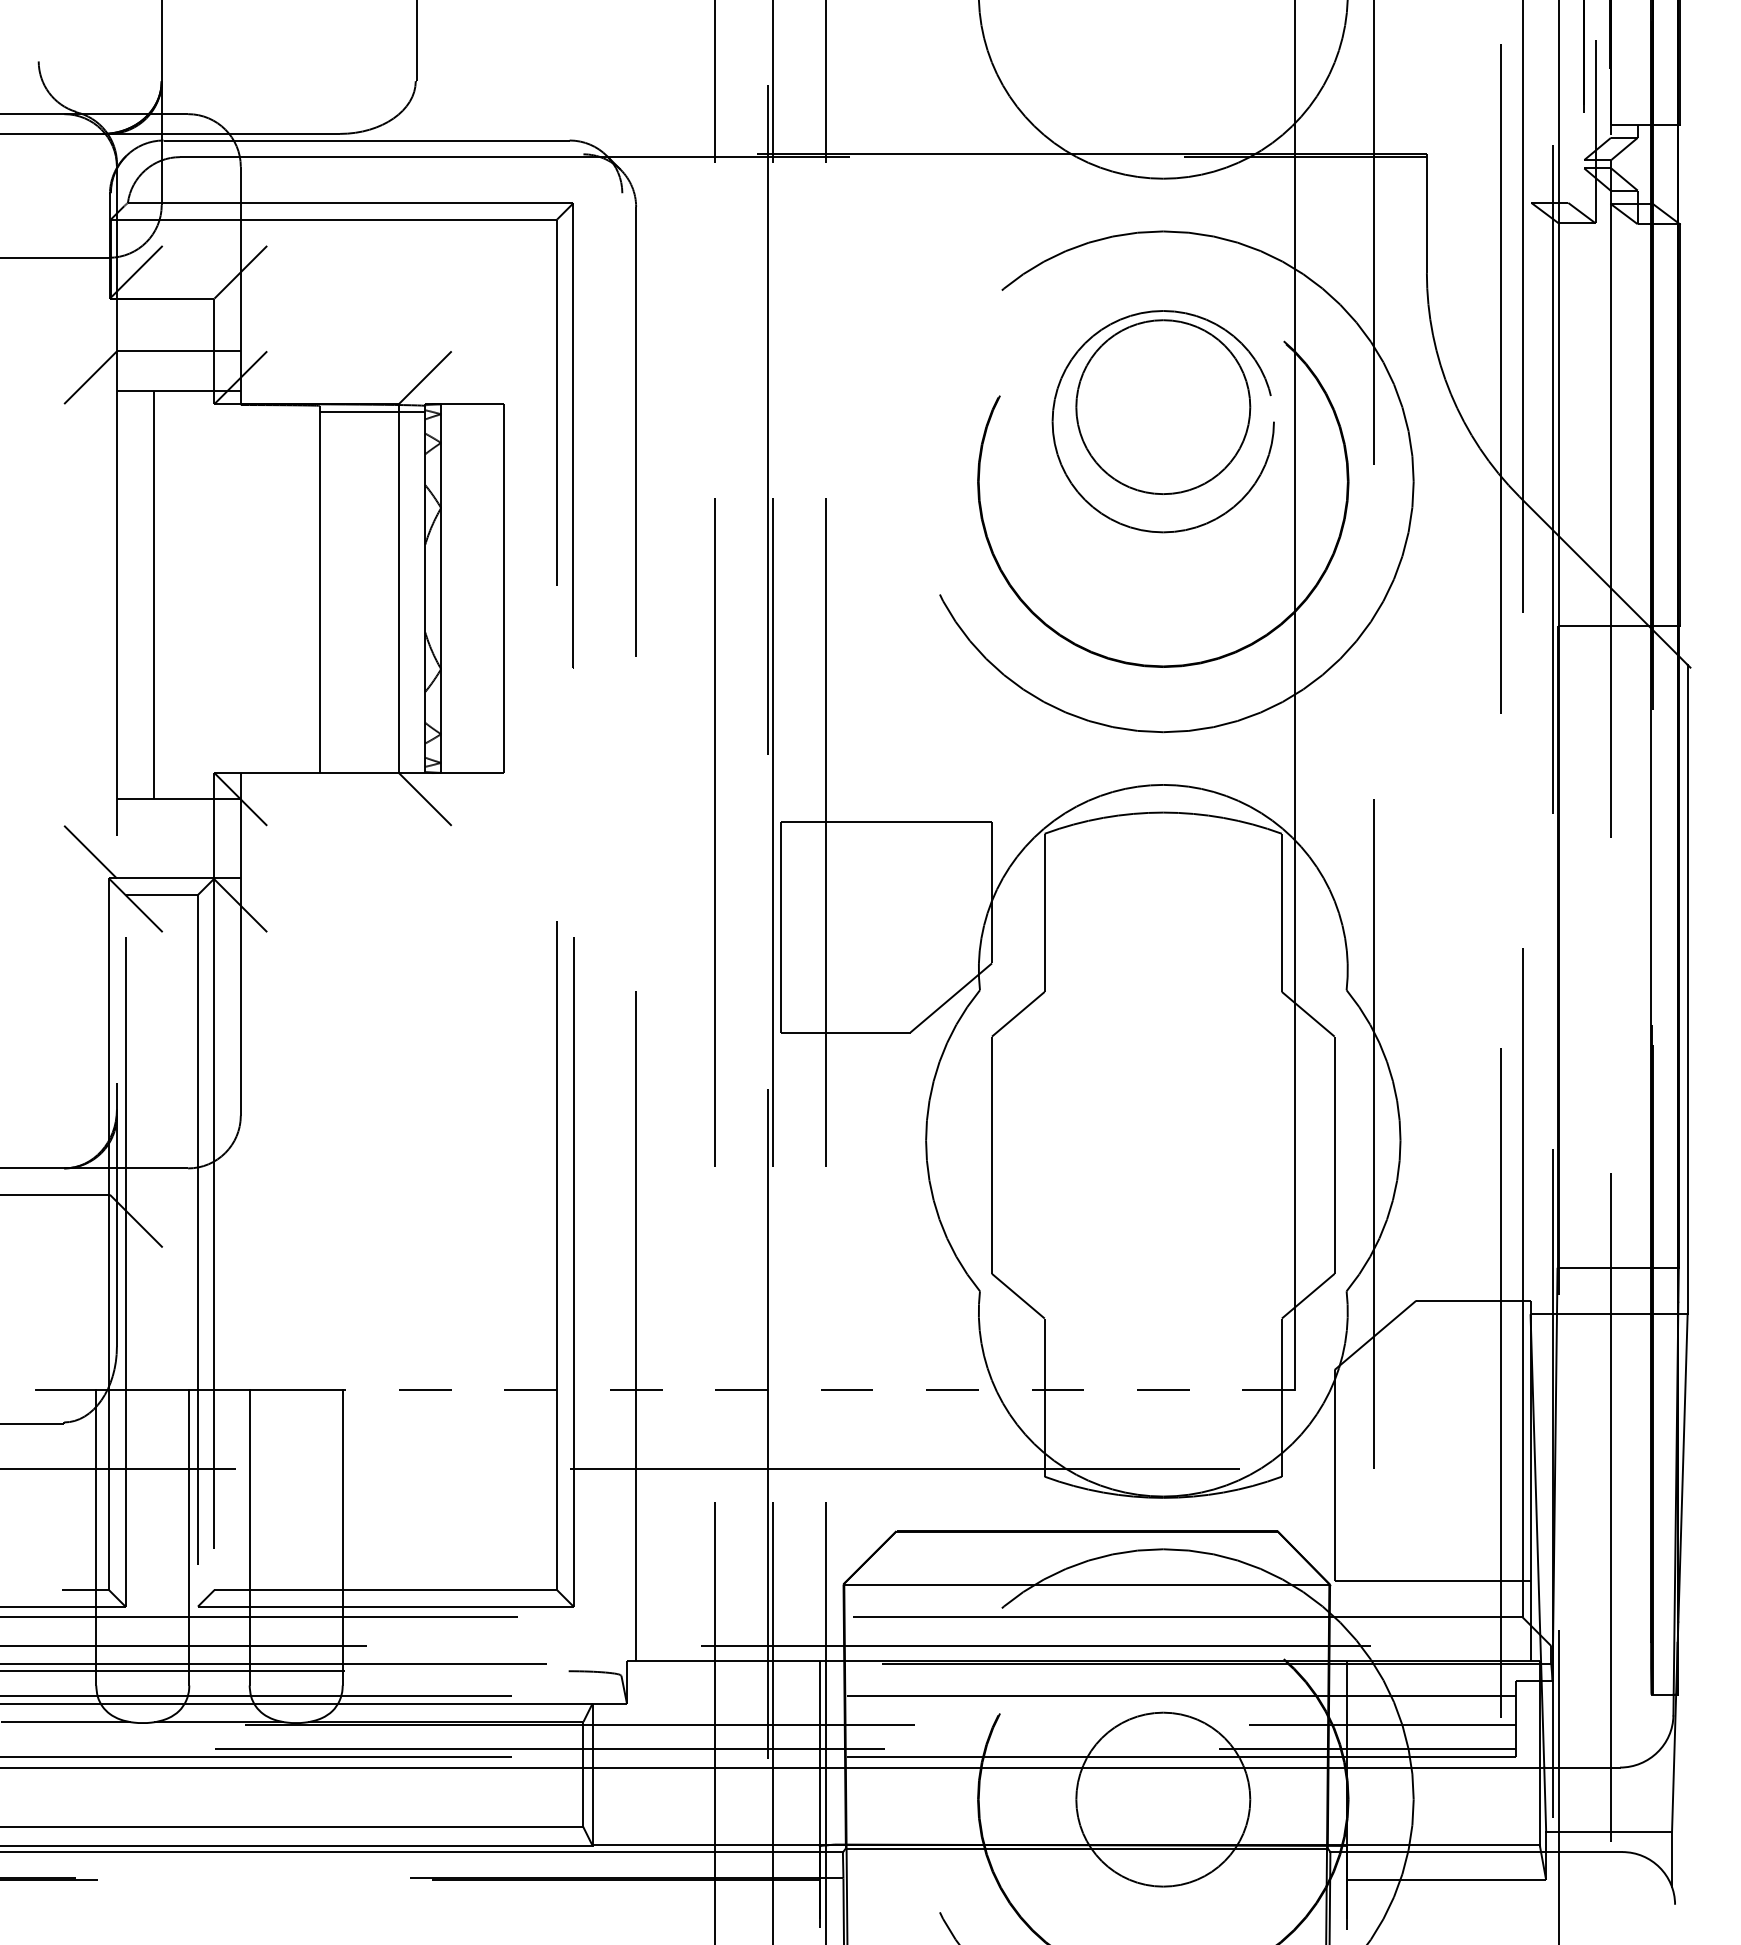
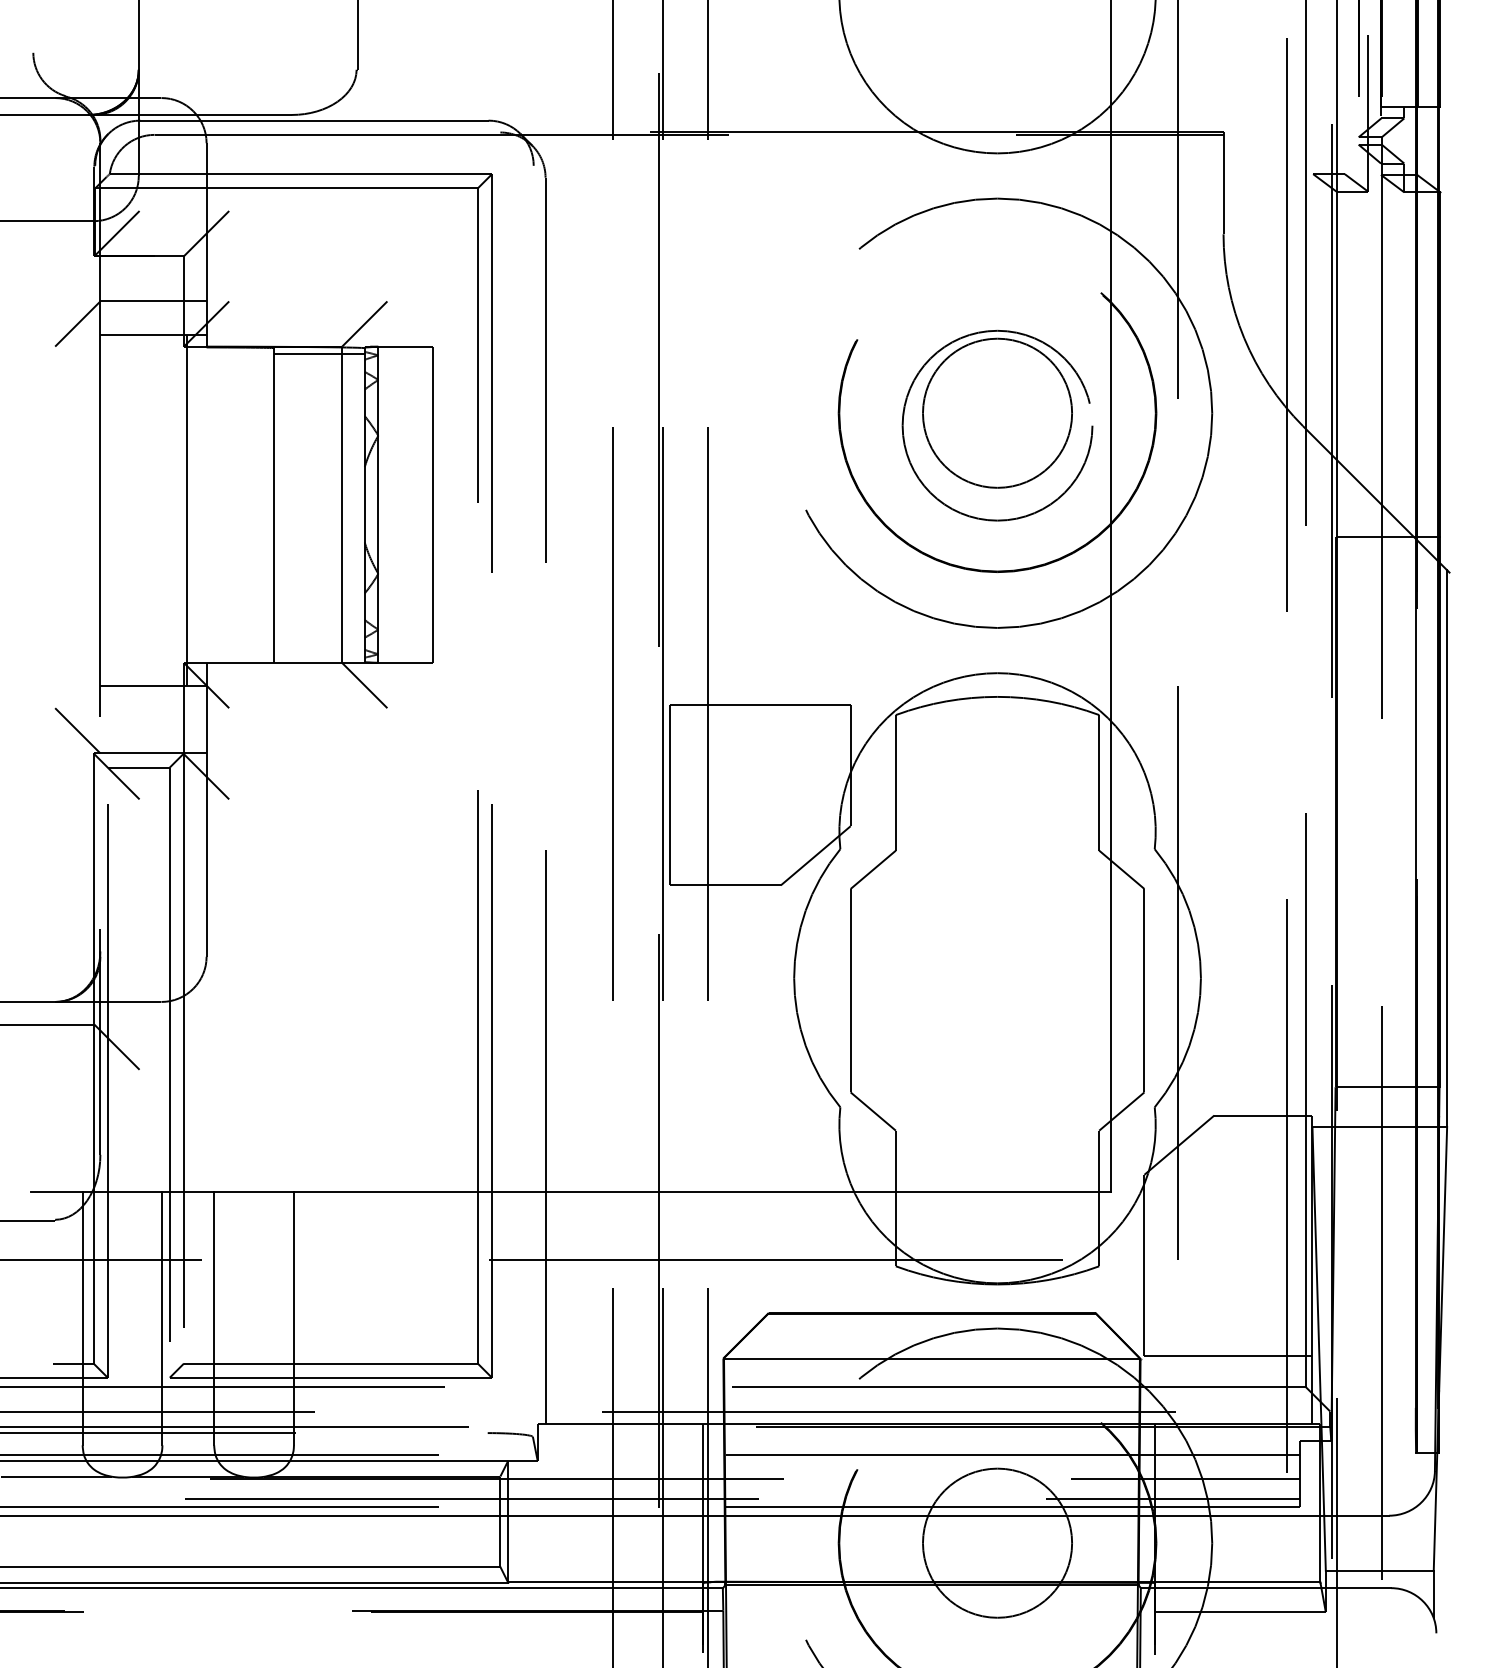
part: (1163, 421) -> (997, 425), moved
line: (154, 595) -> (187, 510), moved
line: (818, 1389) -> (701, 1191), dashed -> solid

